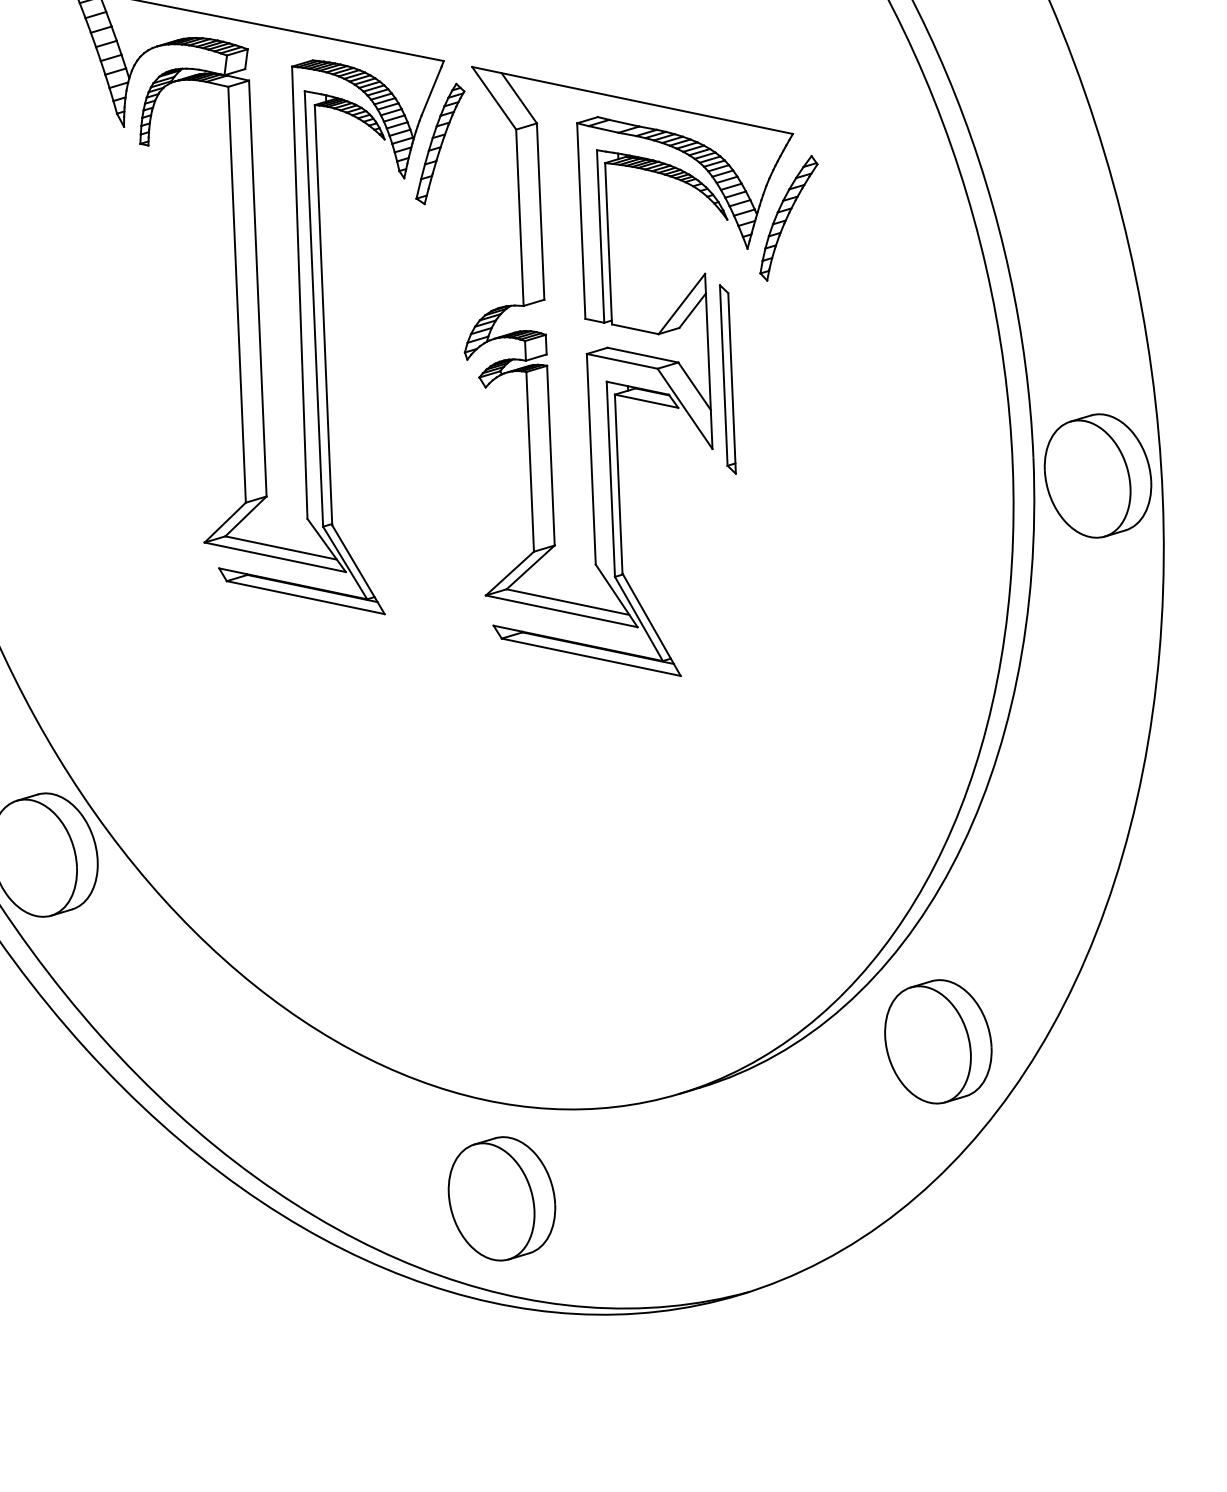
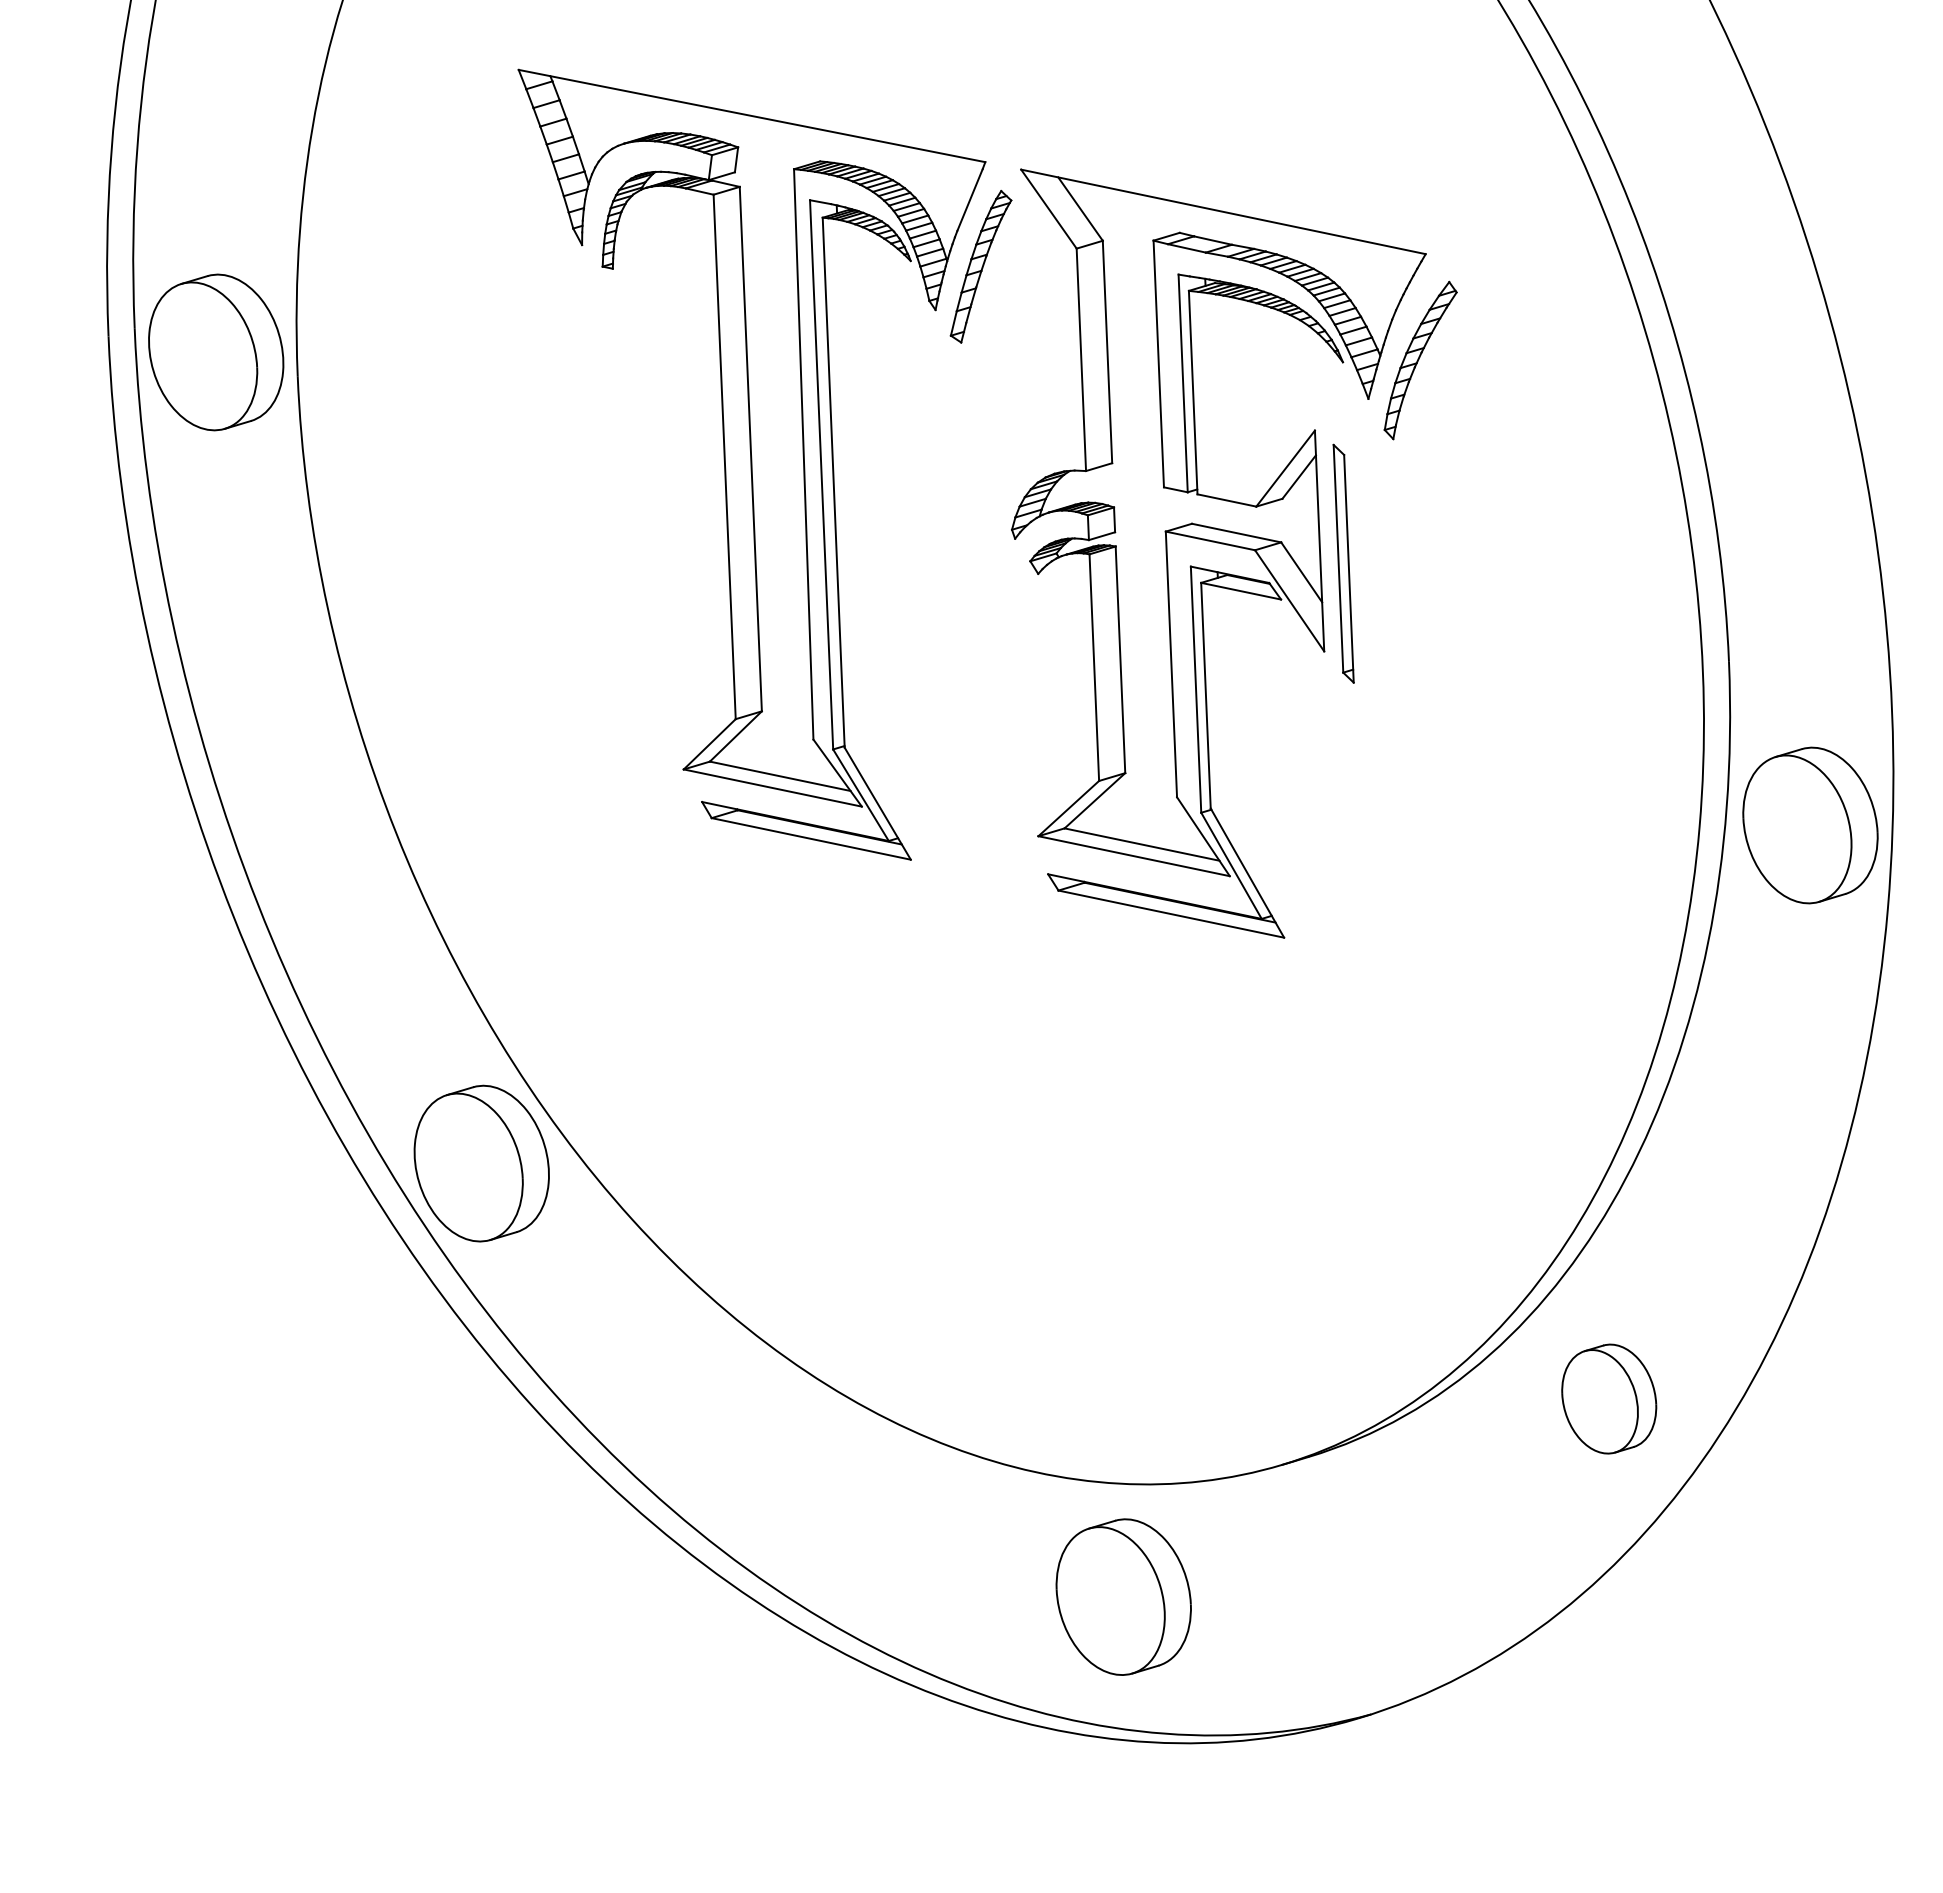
part: (1098, 476) -> (1810, 825), moved
part: (938, 1041) -> (1609, 1398), size x0.7
part: (501, 1198) -> (1123, 1596), moved

